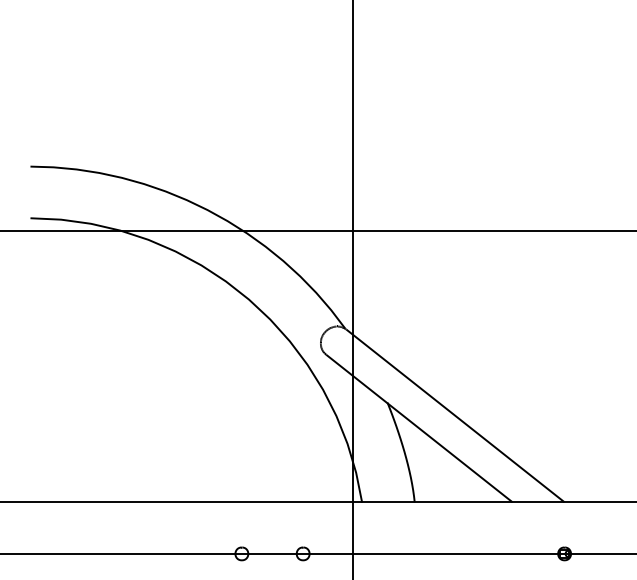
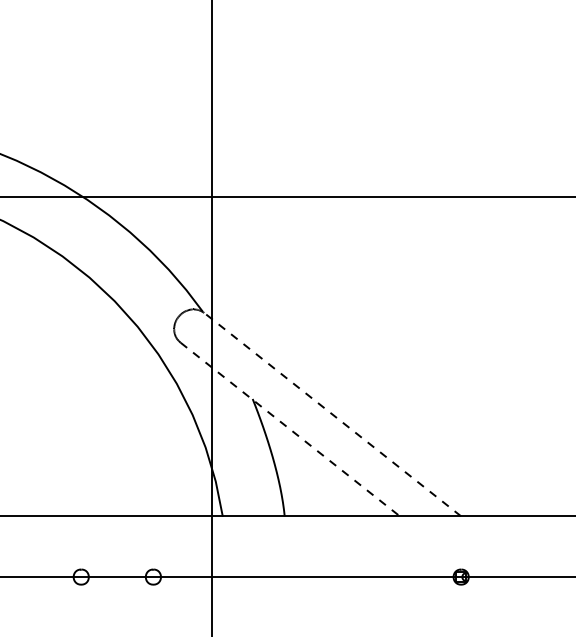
line: (455, 415) -> (332, 414), solid -> dashed
line: (419, 428) -> (290, 429), solid -> dashed

